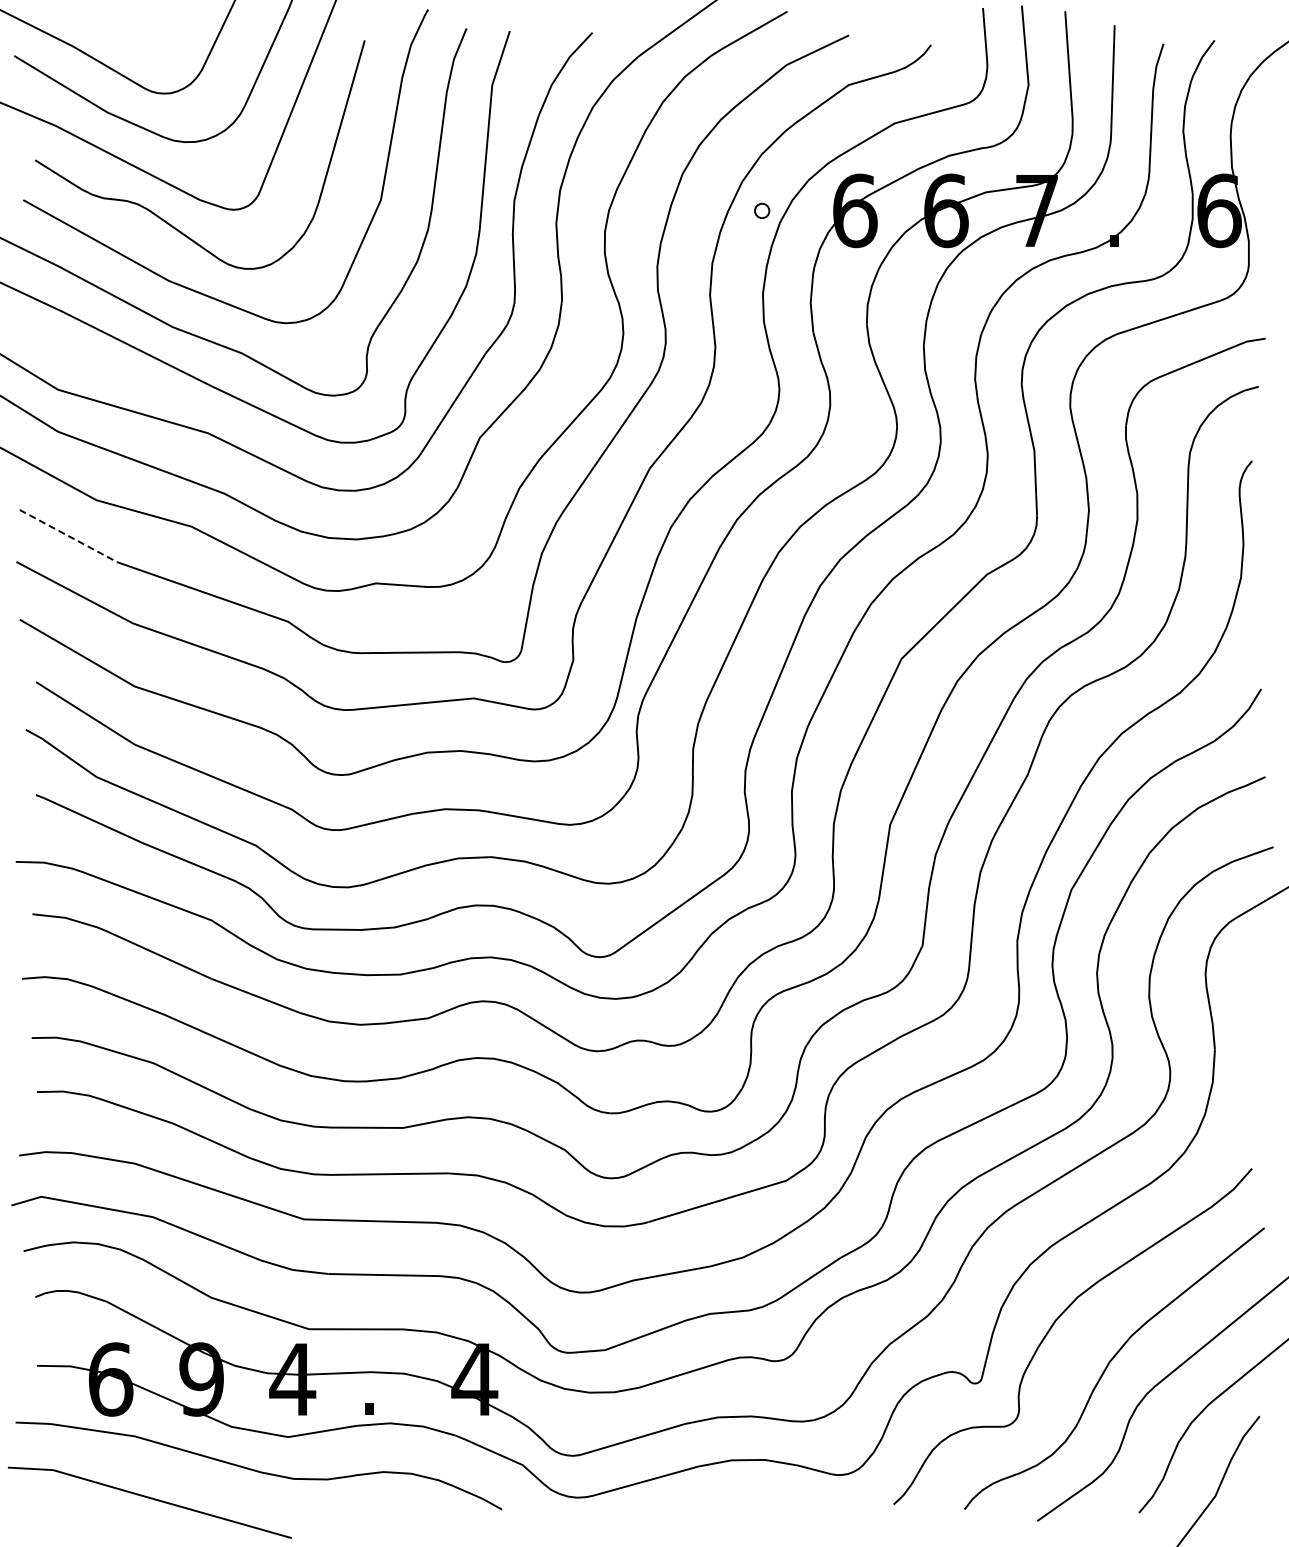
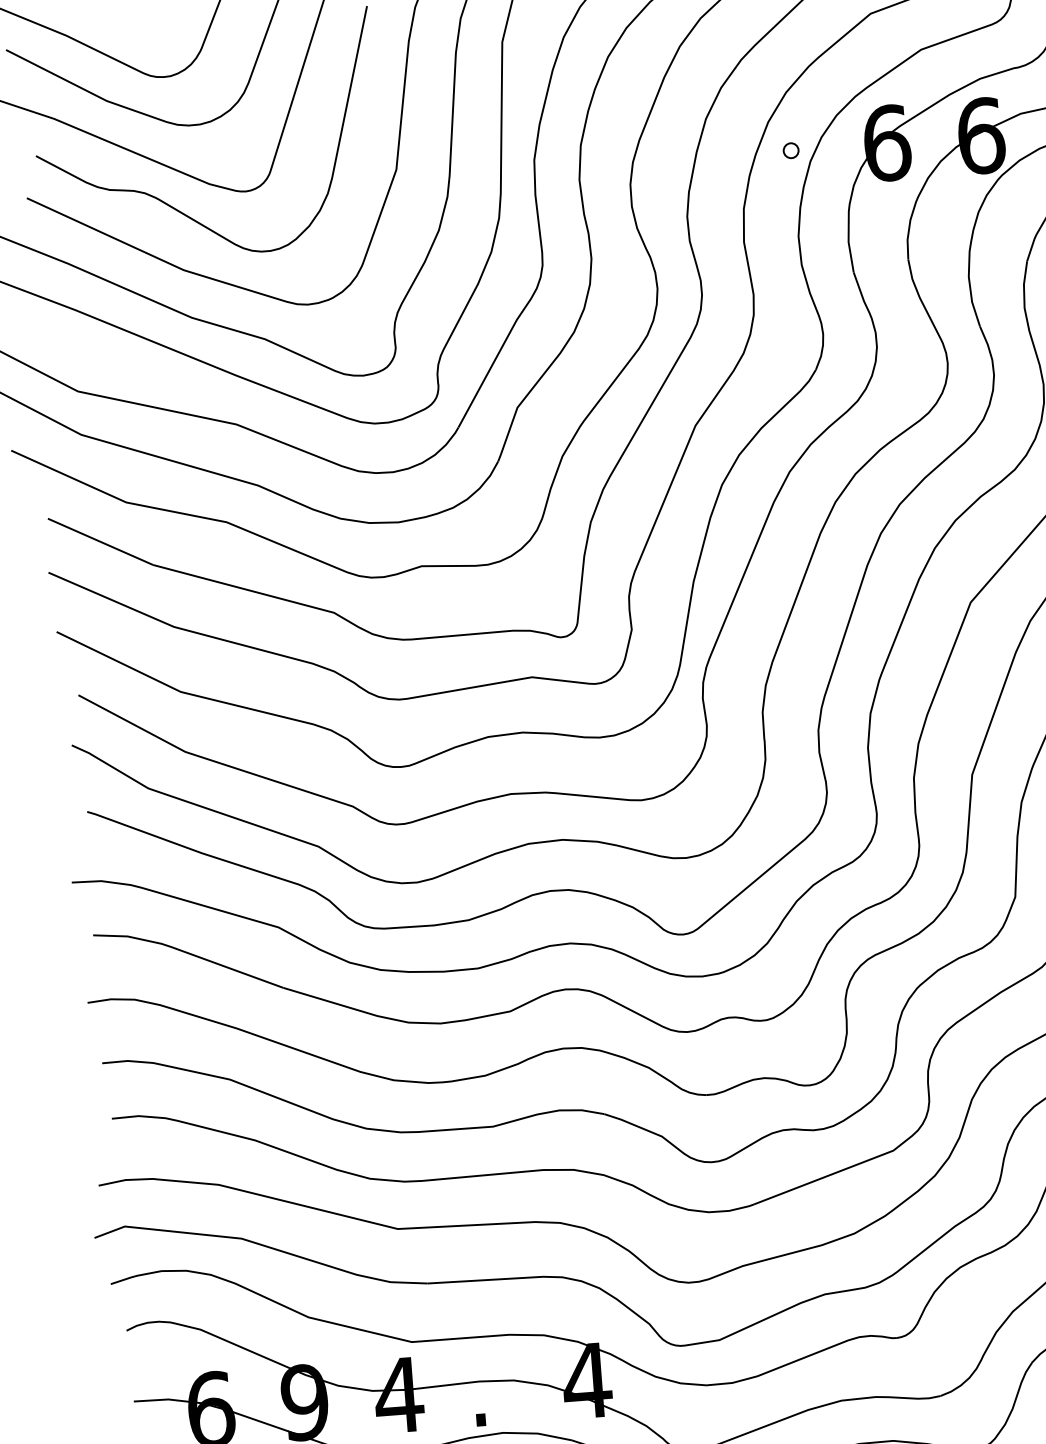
line: (69, 536) -> (101, 542), dashed -> solid

